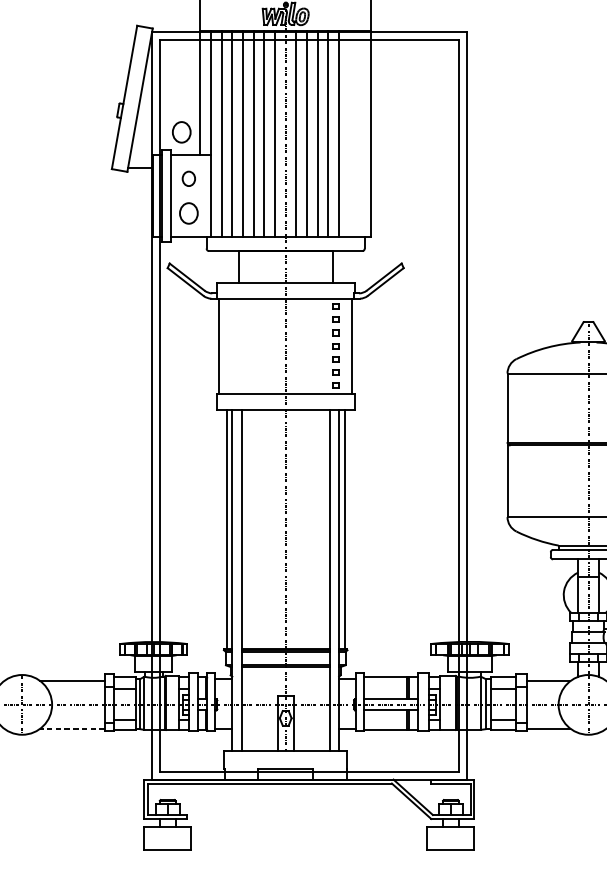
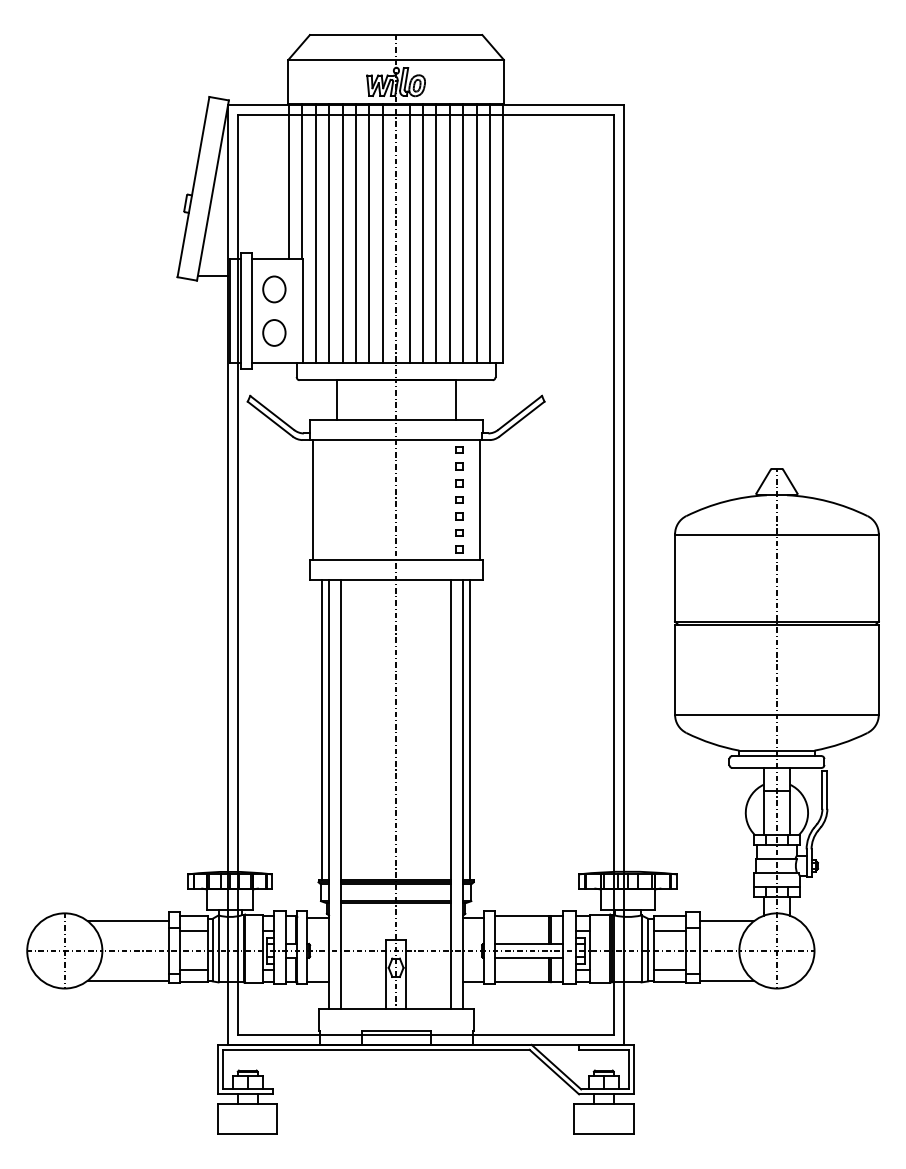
part: (181, 131) -> (265, 230), removed
line: (349, 134) -> (476, 233), added
line: (360, 134) -> (490, 233), added
part: (188, 178) -> (274, 289), size x1.43
line: (72, 728) -> (127, 980), dashed -> solid

